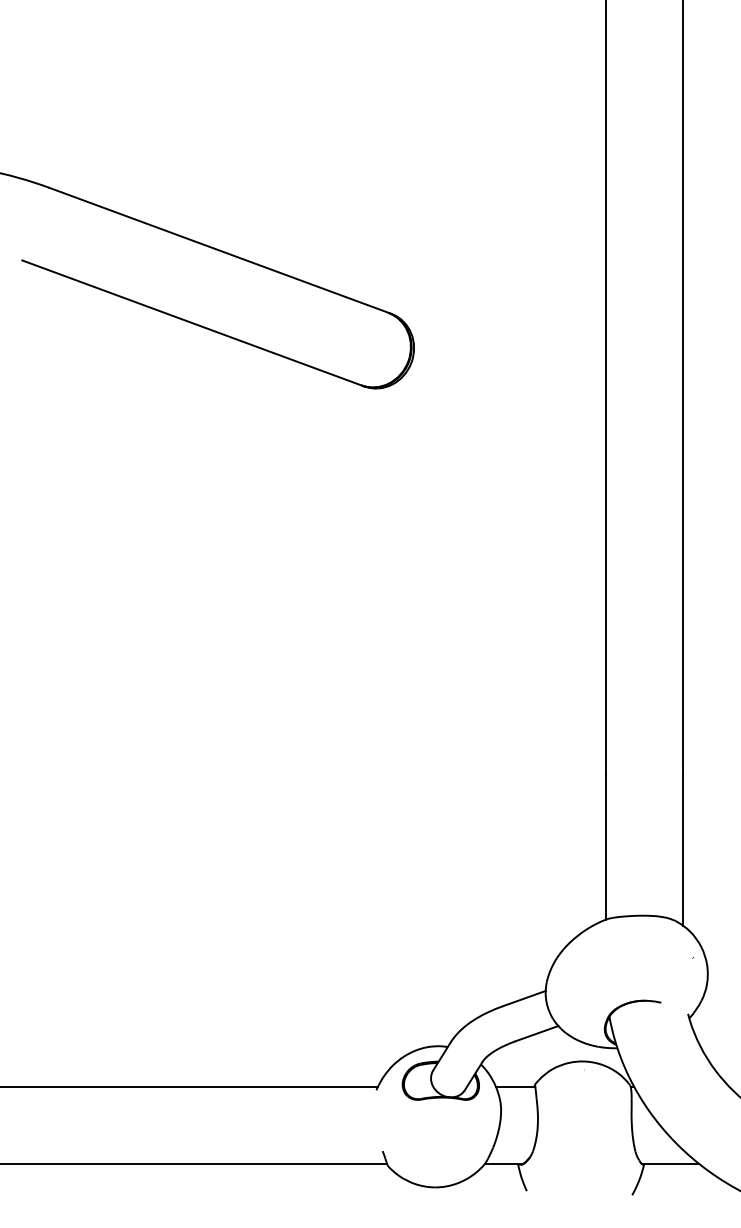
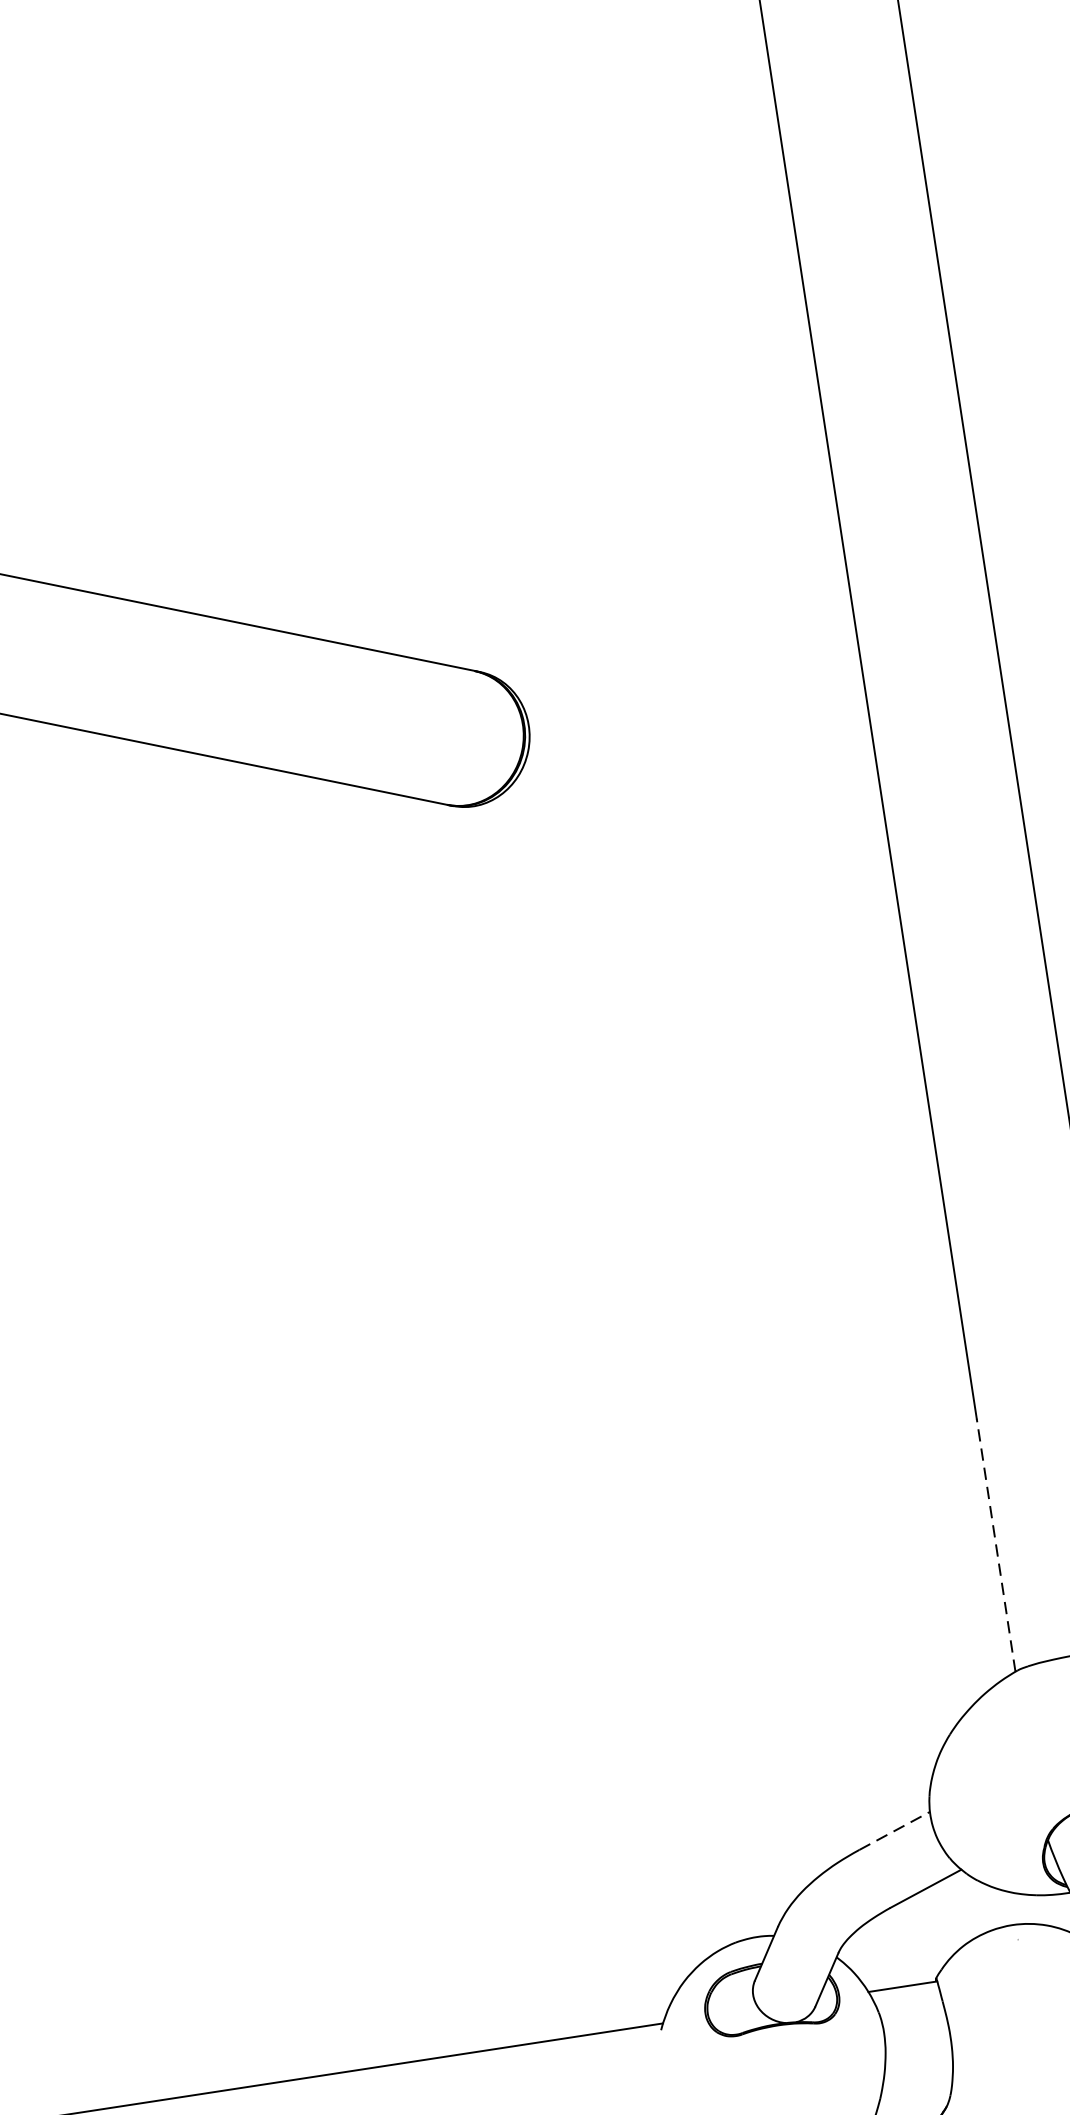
line: (605, 846) -> (995, 1543), solid -> dashed
line: (524, 998) -> (894, 1830), solid -> dashed

